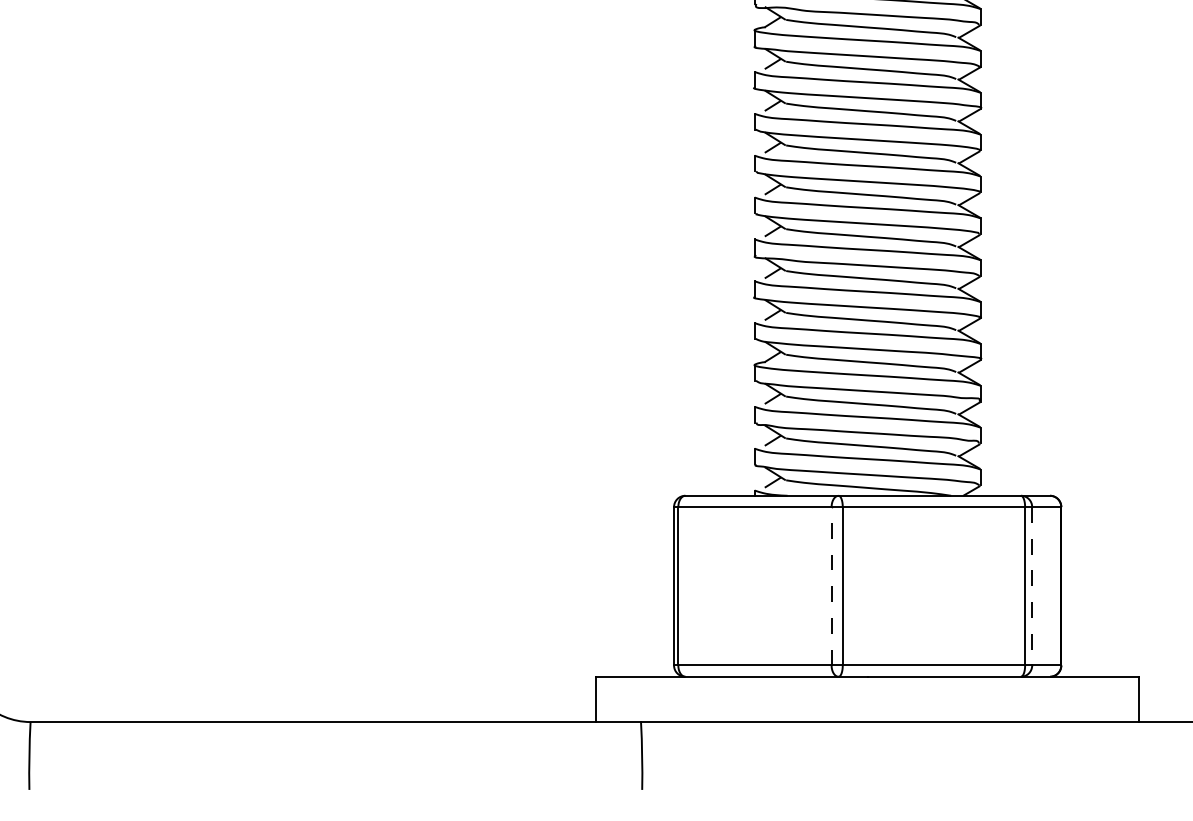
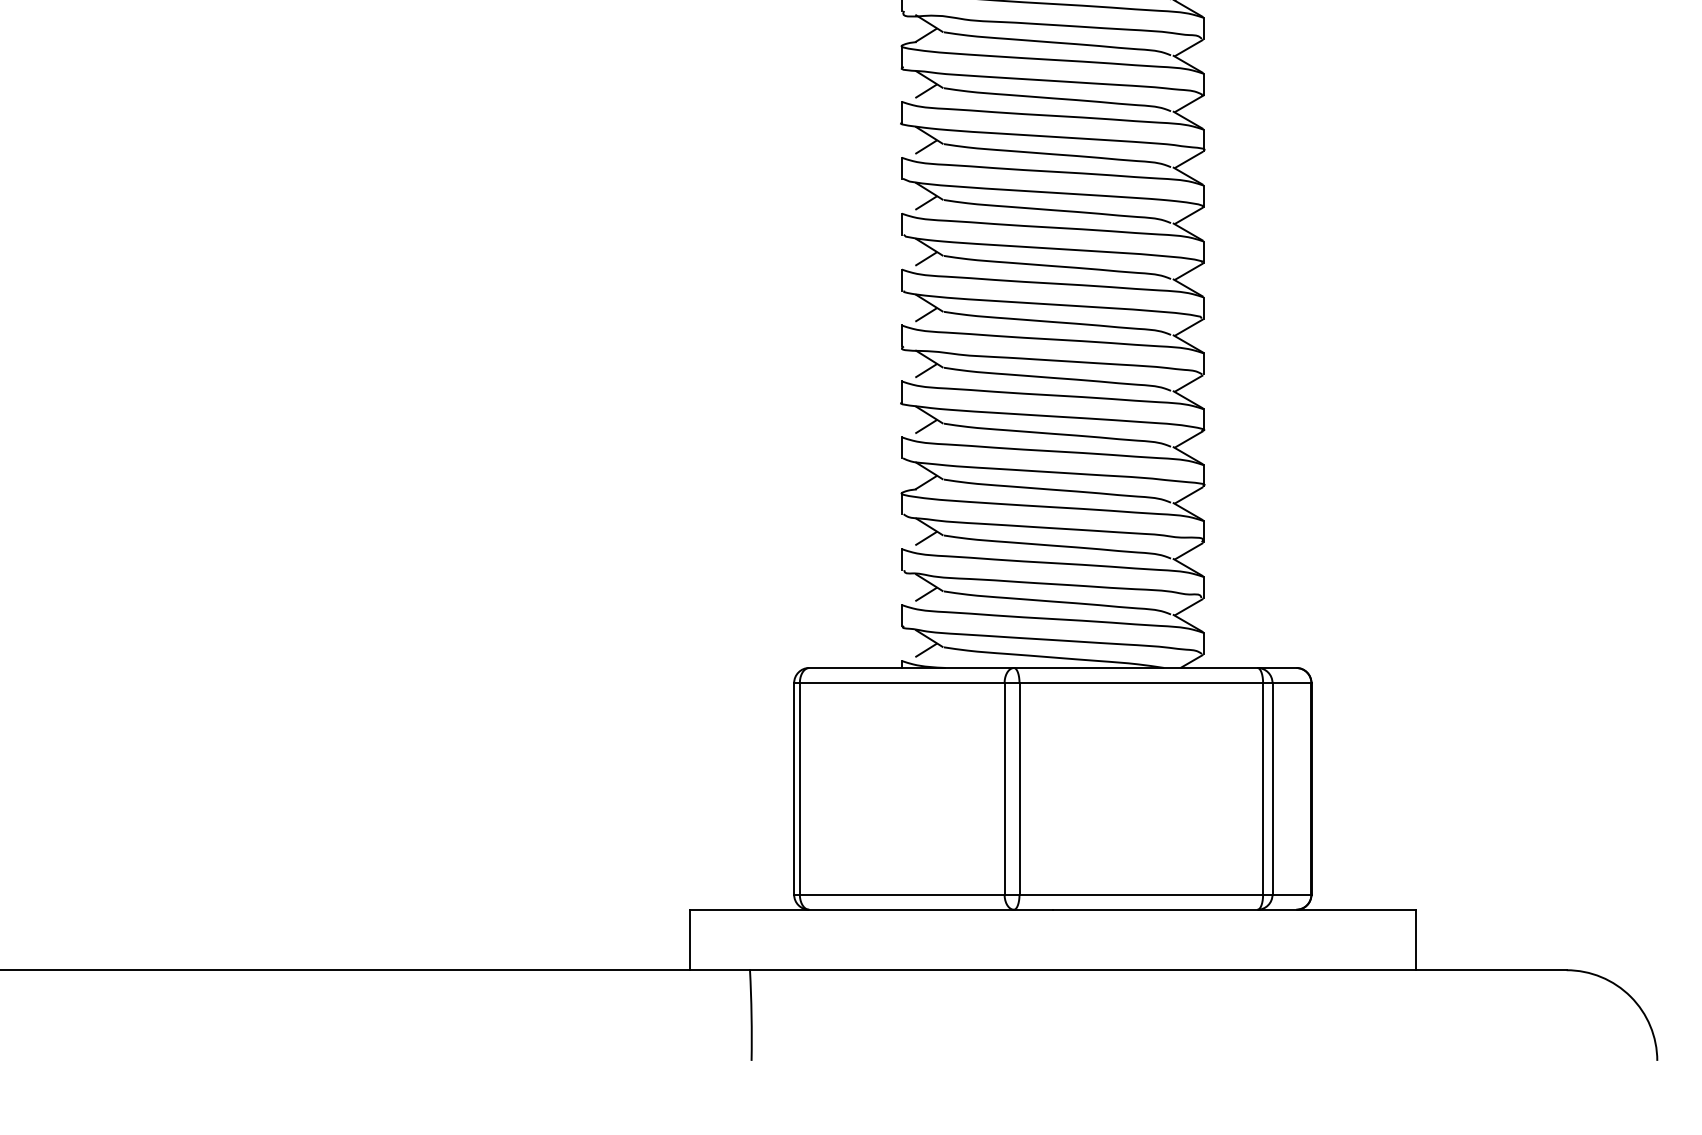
line: (831, 586) -> (1004, 788), dashed -> solid
line: (1032, 586) -> (1272, 788), dashed -> solid

